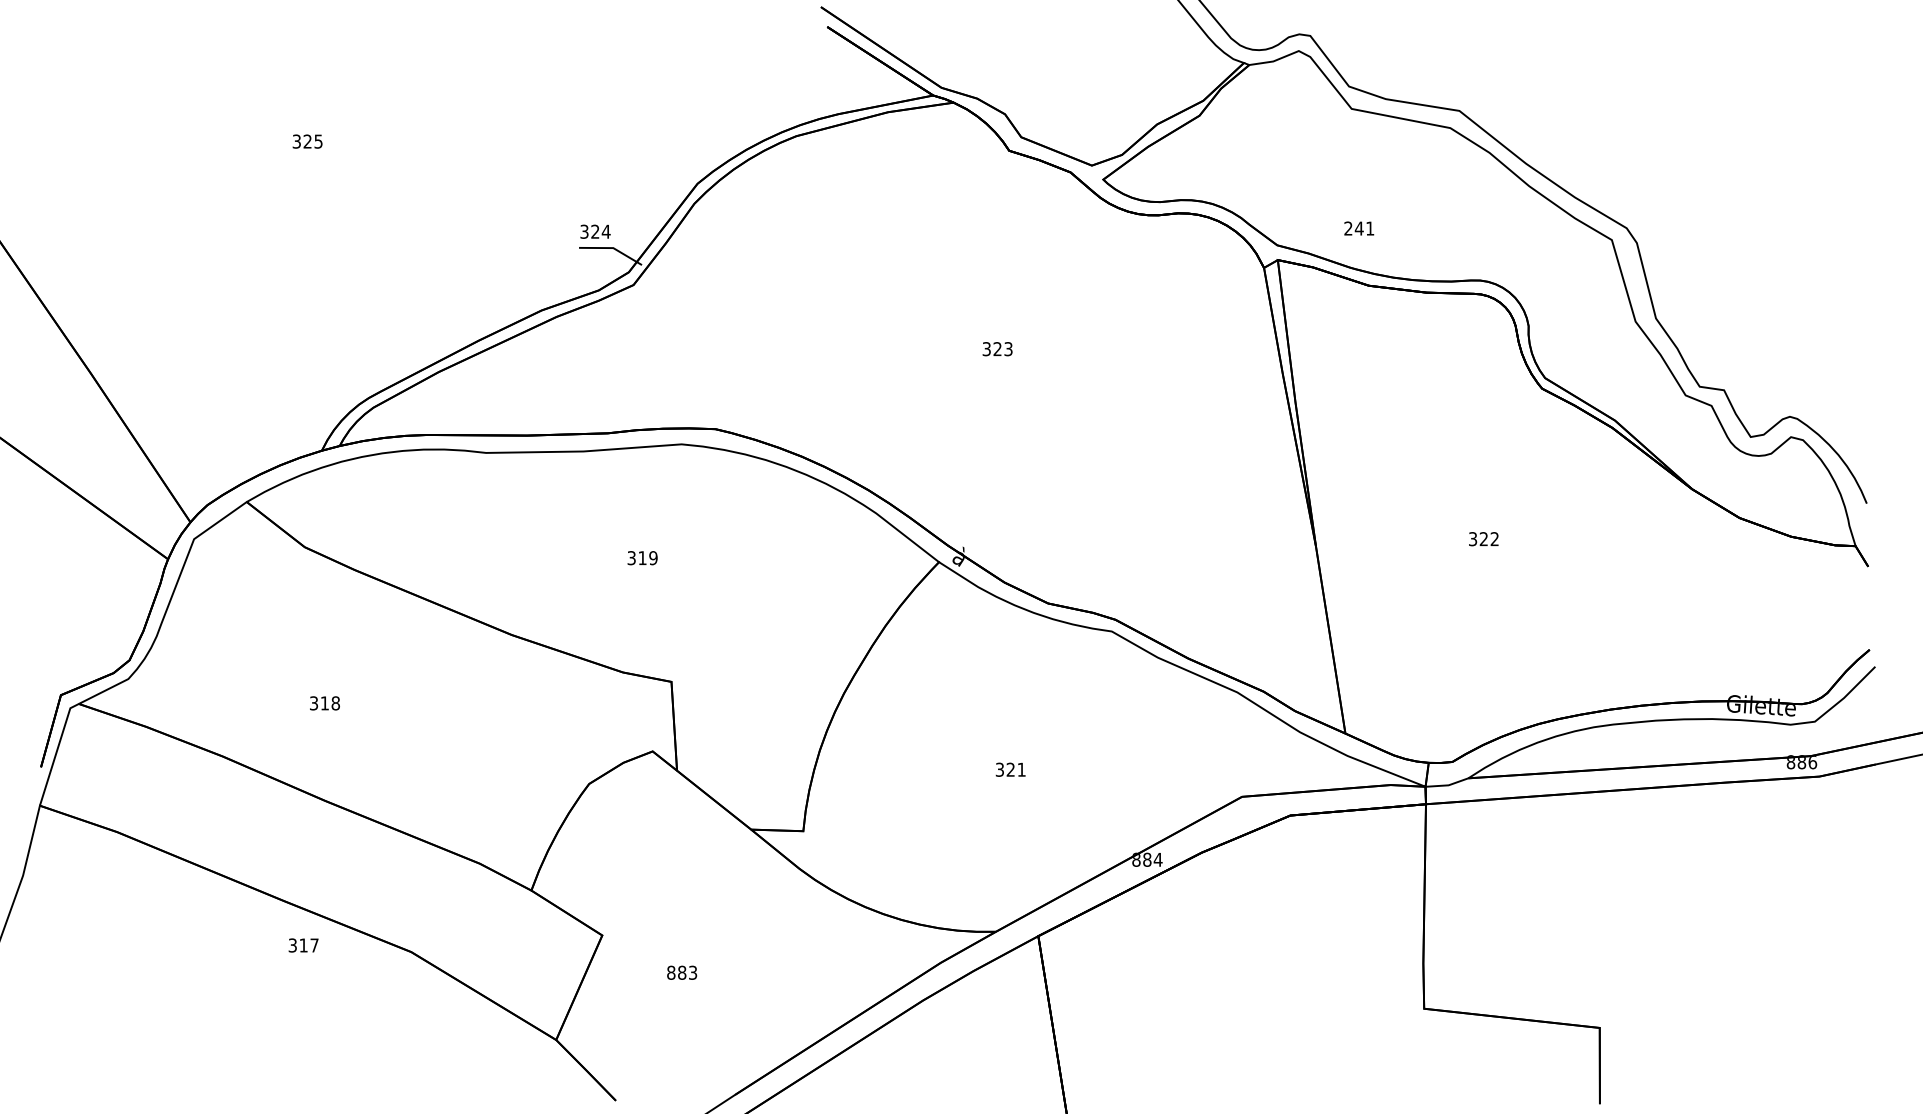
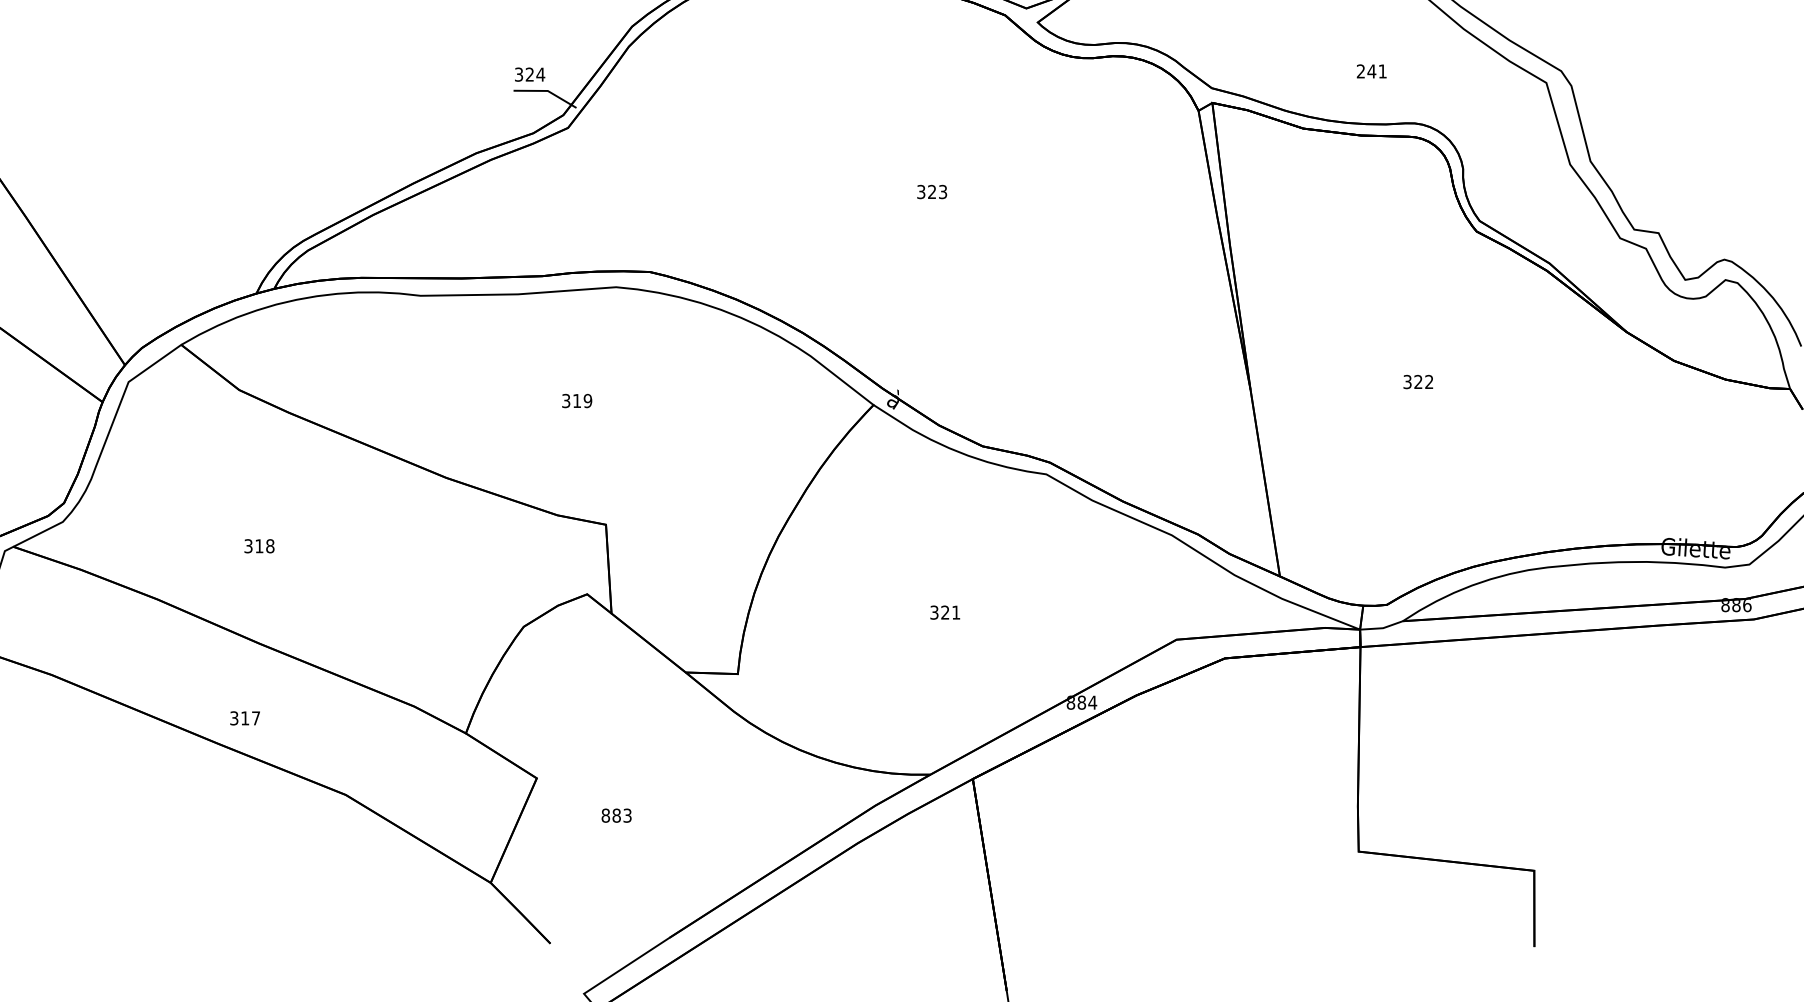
text: (1359, 228) -> (1372, 71), moved
text: (303, 945) -> (245, 718), moved

